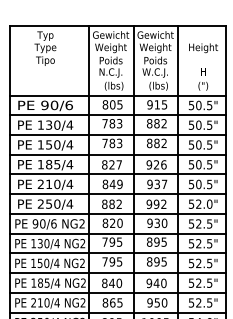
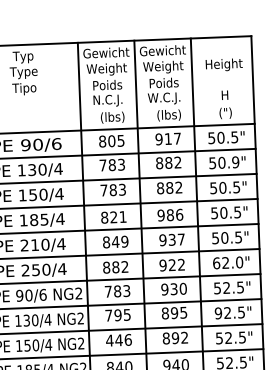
text: (164, 104) -> (177, 138), 915 -> 917
text: (209, 124) -> (235, 161), 50.5" -> 50.9"
text: (118, 164) -> (122, 216), 827 -> 821
text: (156, 164) -> (170, 214), 926 -> 986
text: (156, 203) -> (172, 264), 992 -> 922
text: (191, 203) -> (216, 262), 52.0" -> 62.0"
text: (112, 223) -> (117, 291), 820 -> 783
text: (191, 243) -> (218, 313), 52.5" -> 92.5"
text: (112, 261) -> (119, 339), 795 -> 446
text: (163, 261) -> (183, 337), 895 -> 892

